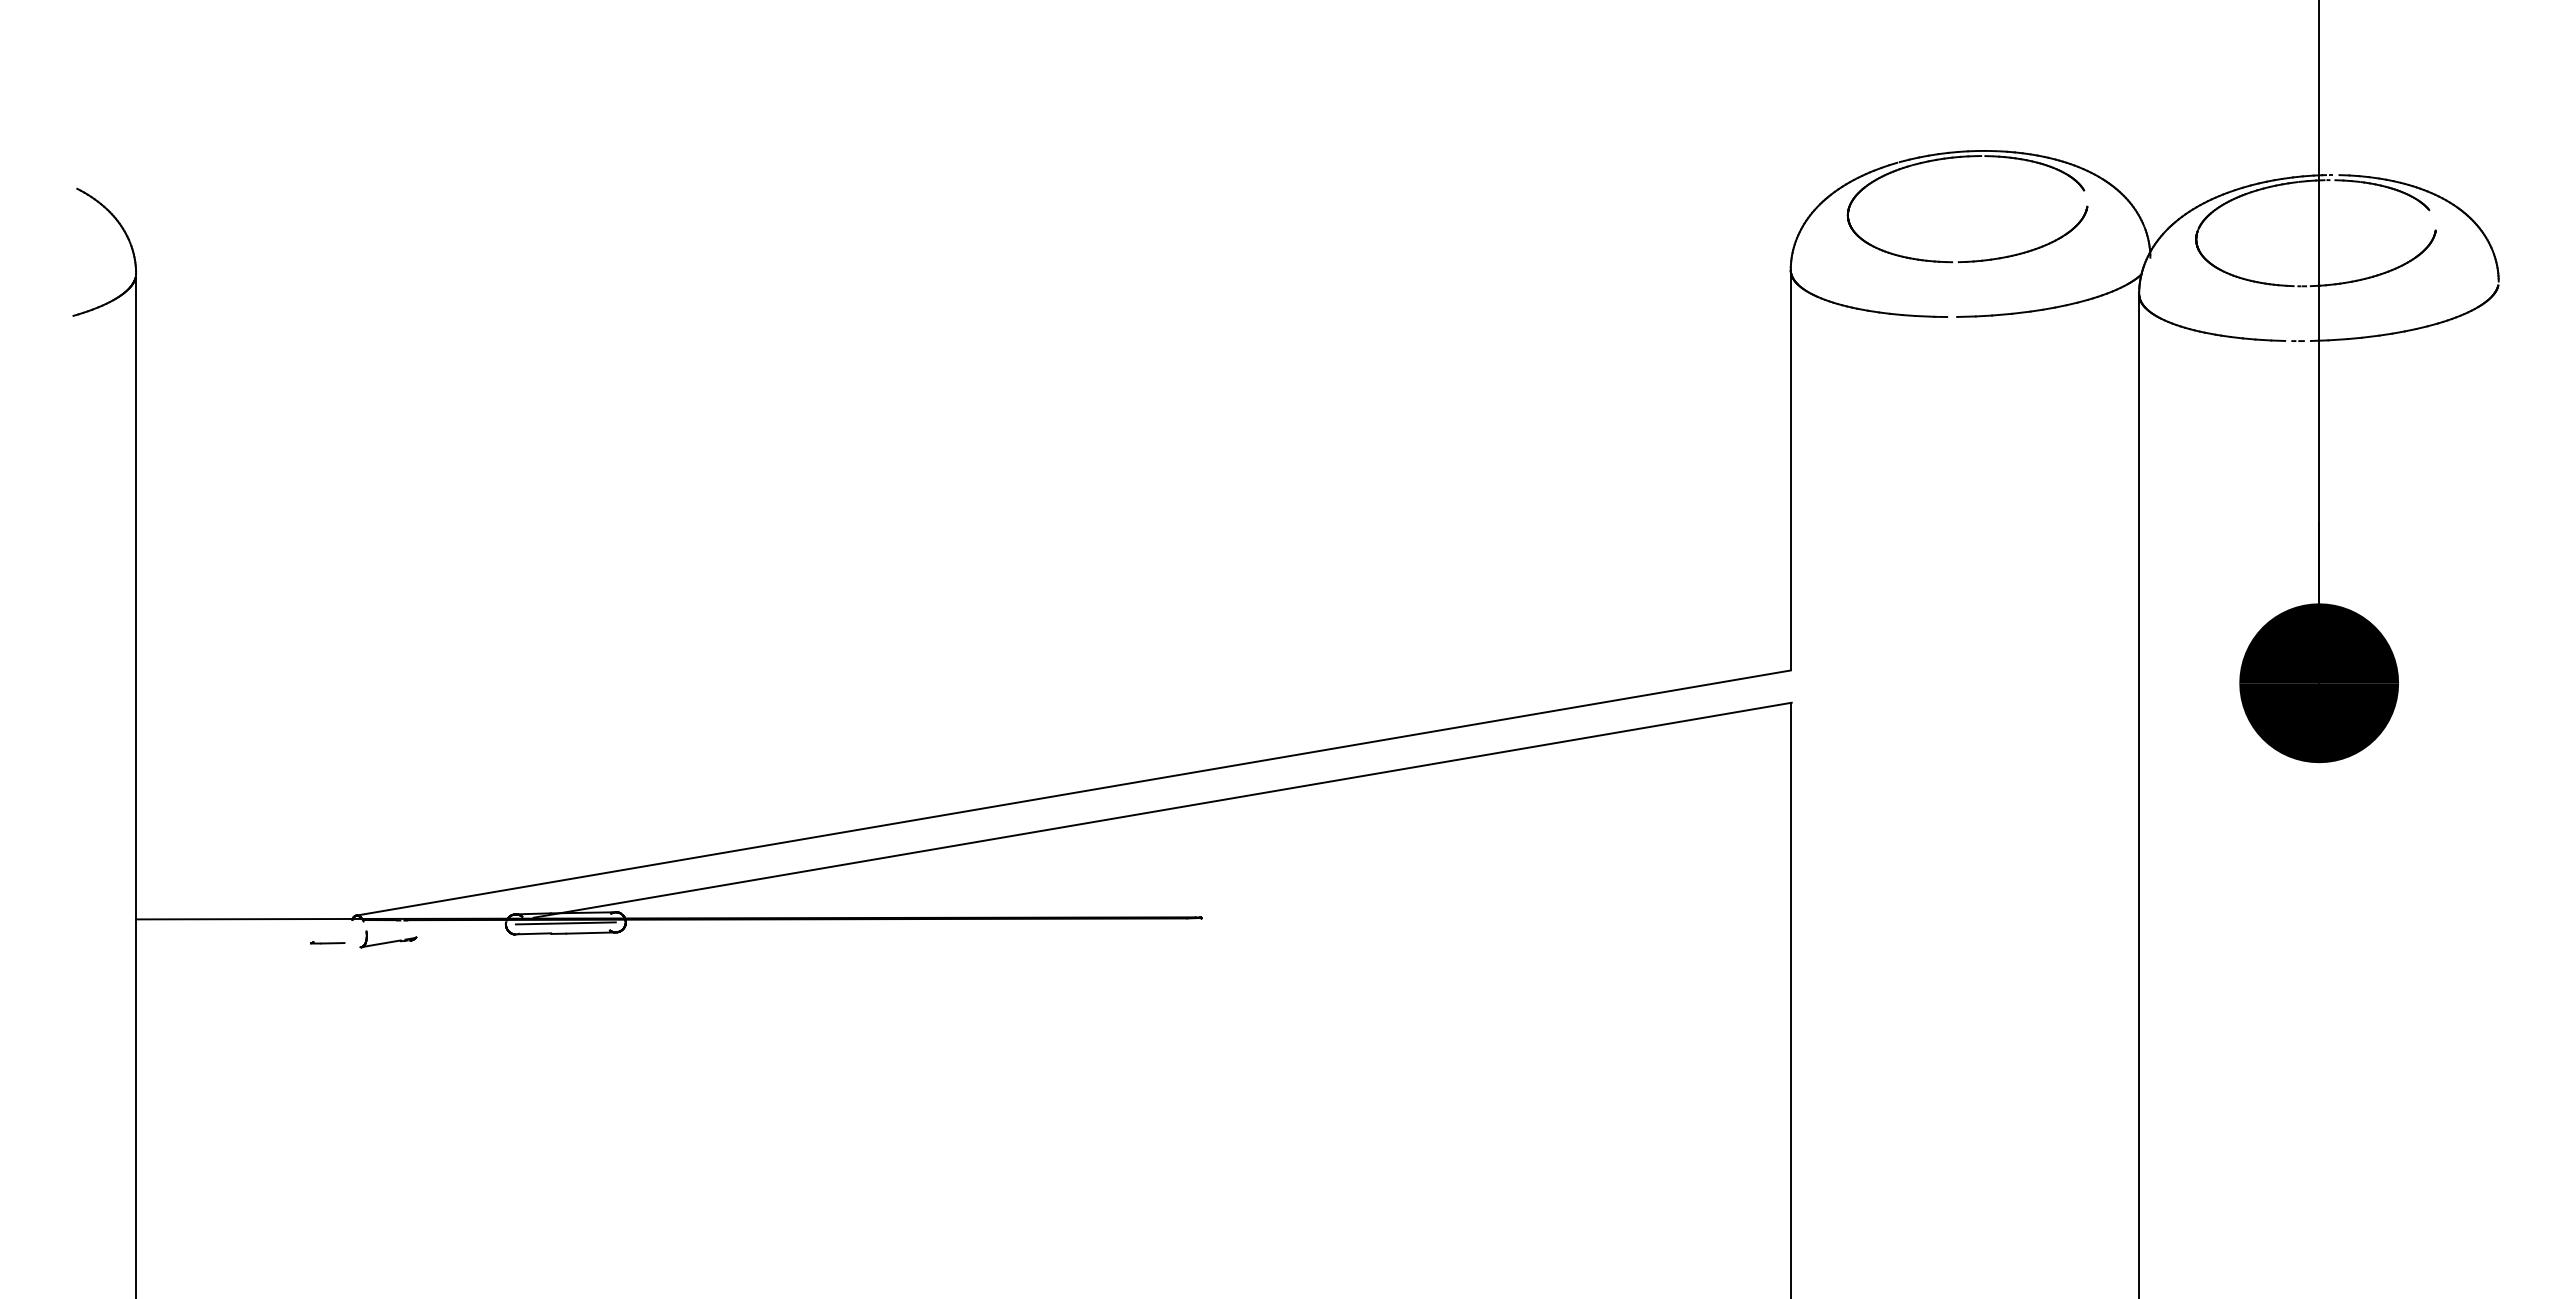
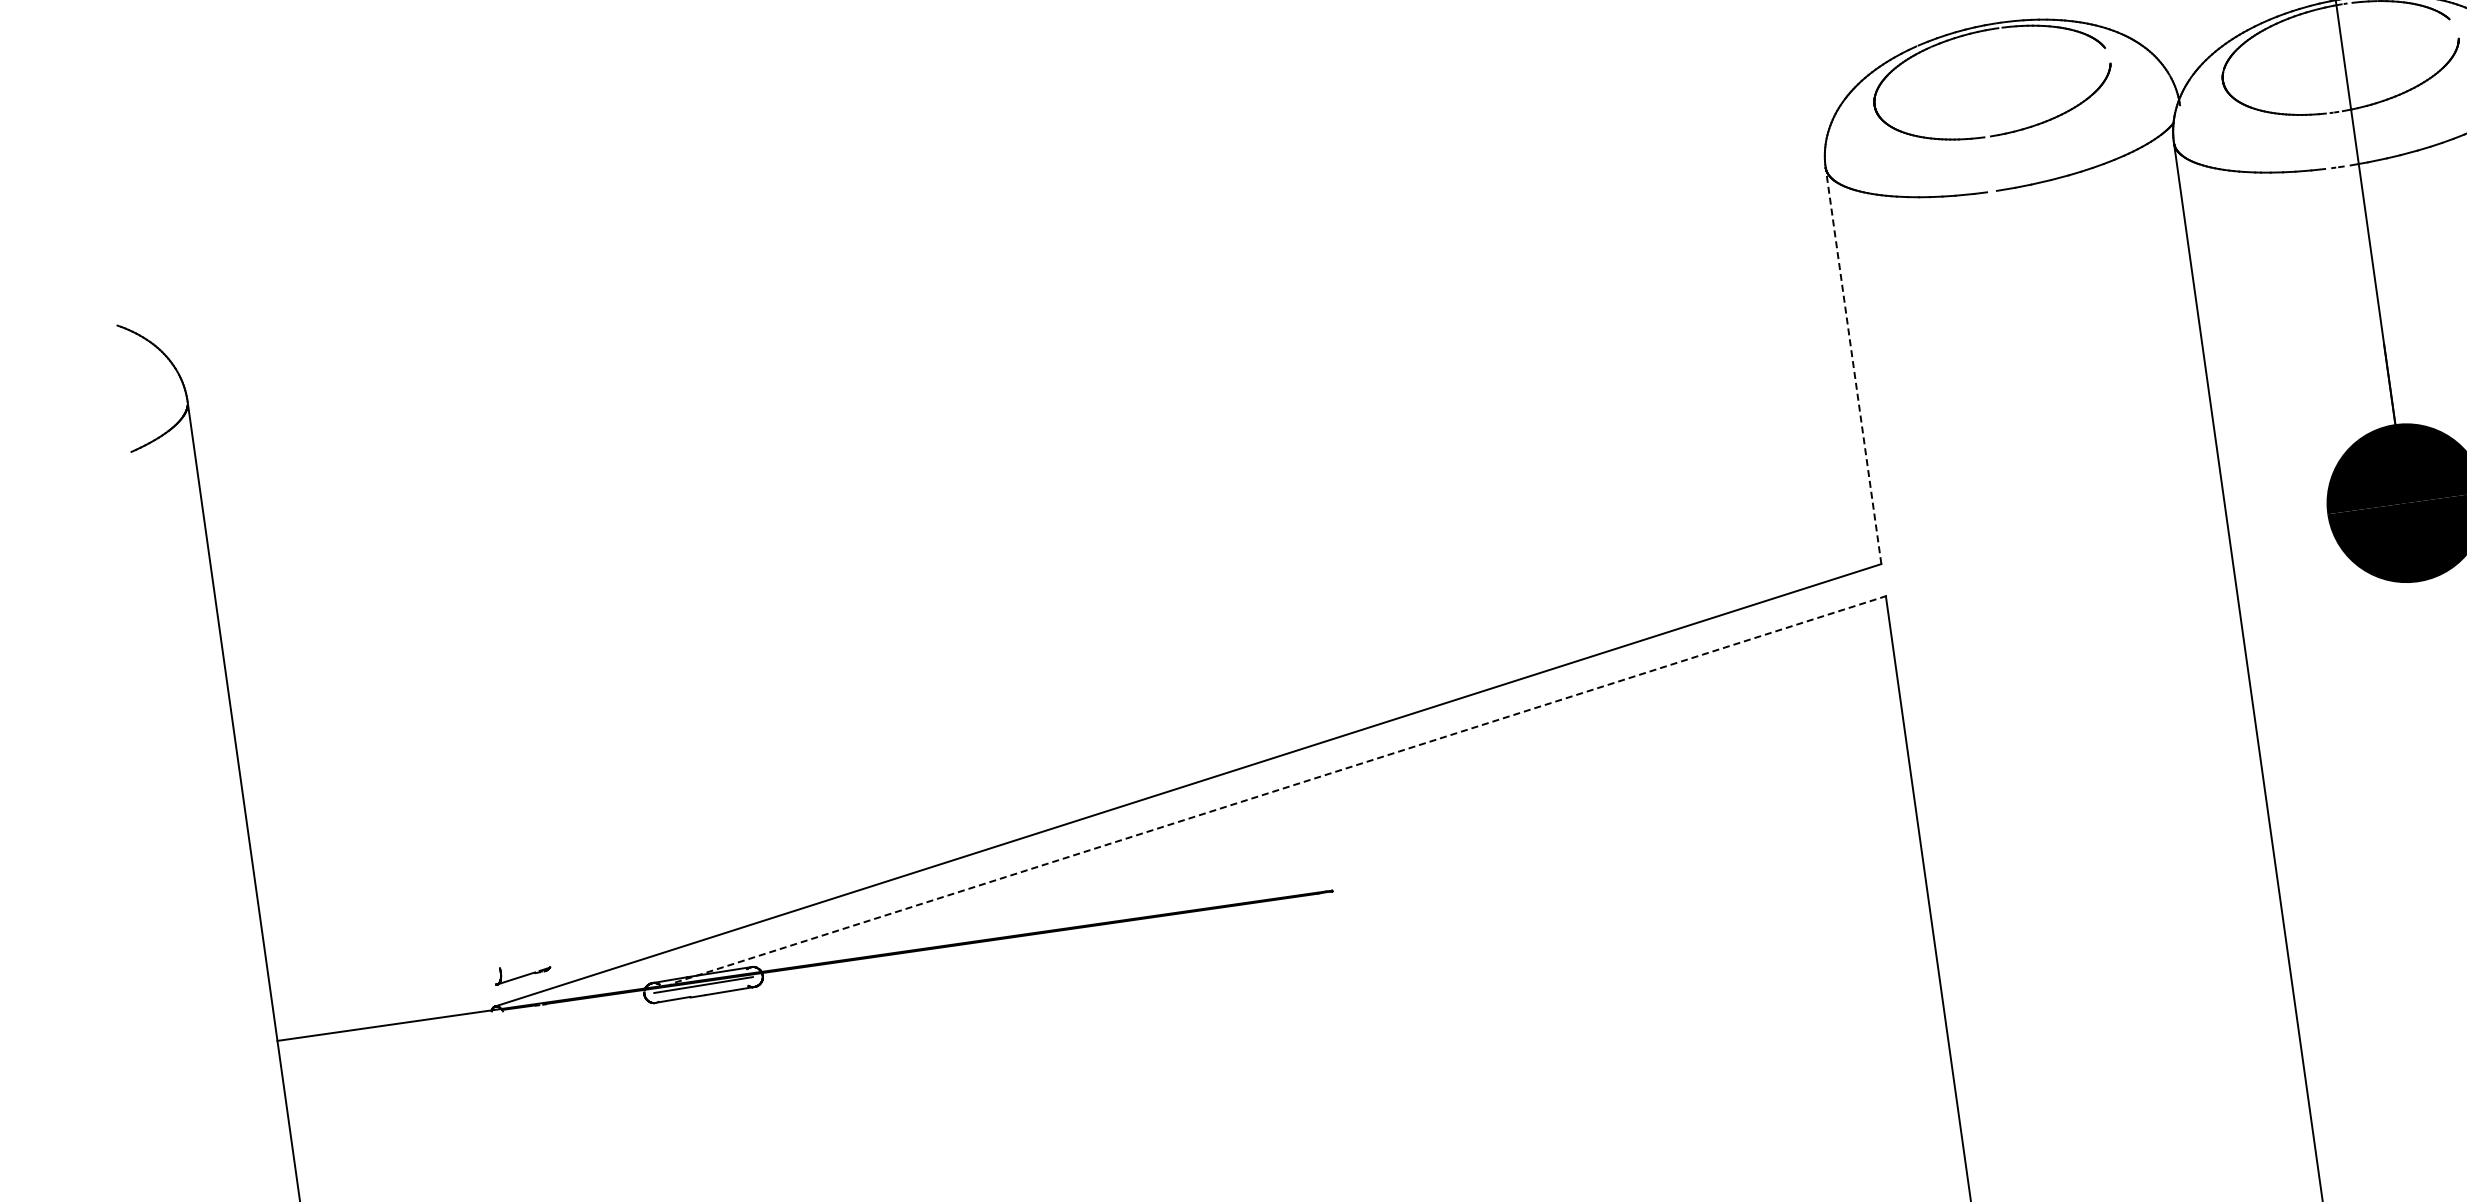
line: (1790, 469) -> (1853, 365), solid -> dashed
line: (1162, 810) -> (1278, 790), solid -> dashed
part: (388, 939) -> (522, 973), moved
line: (327, 942) -> (470, 1037), removed

